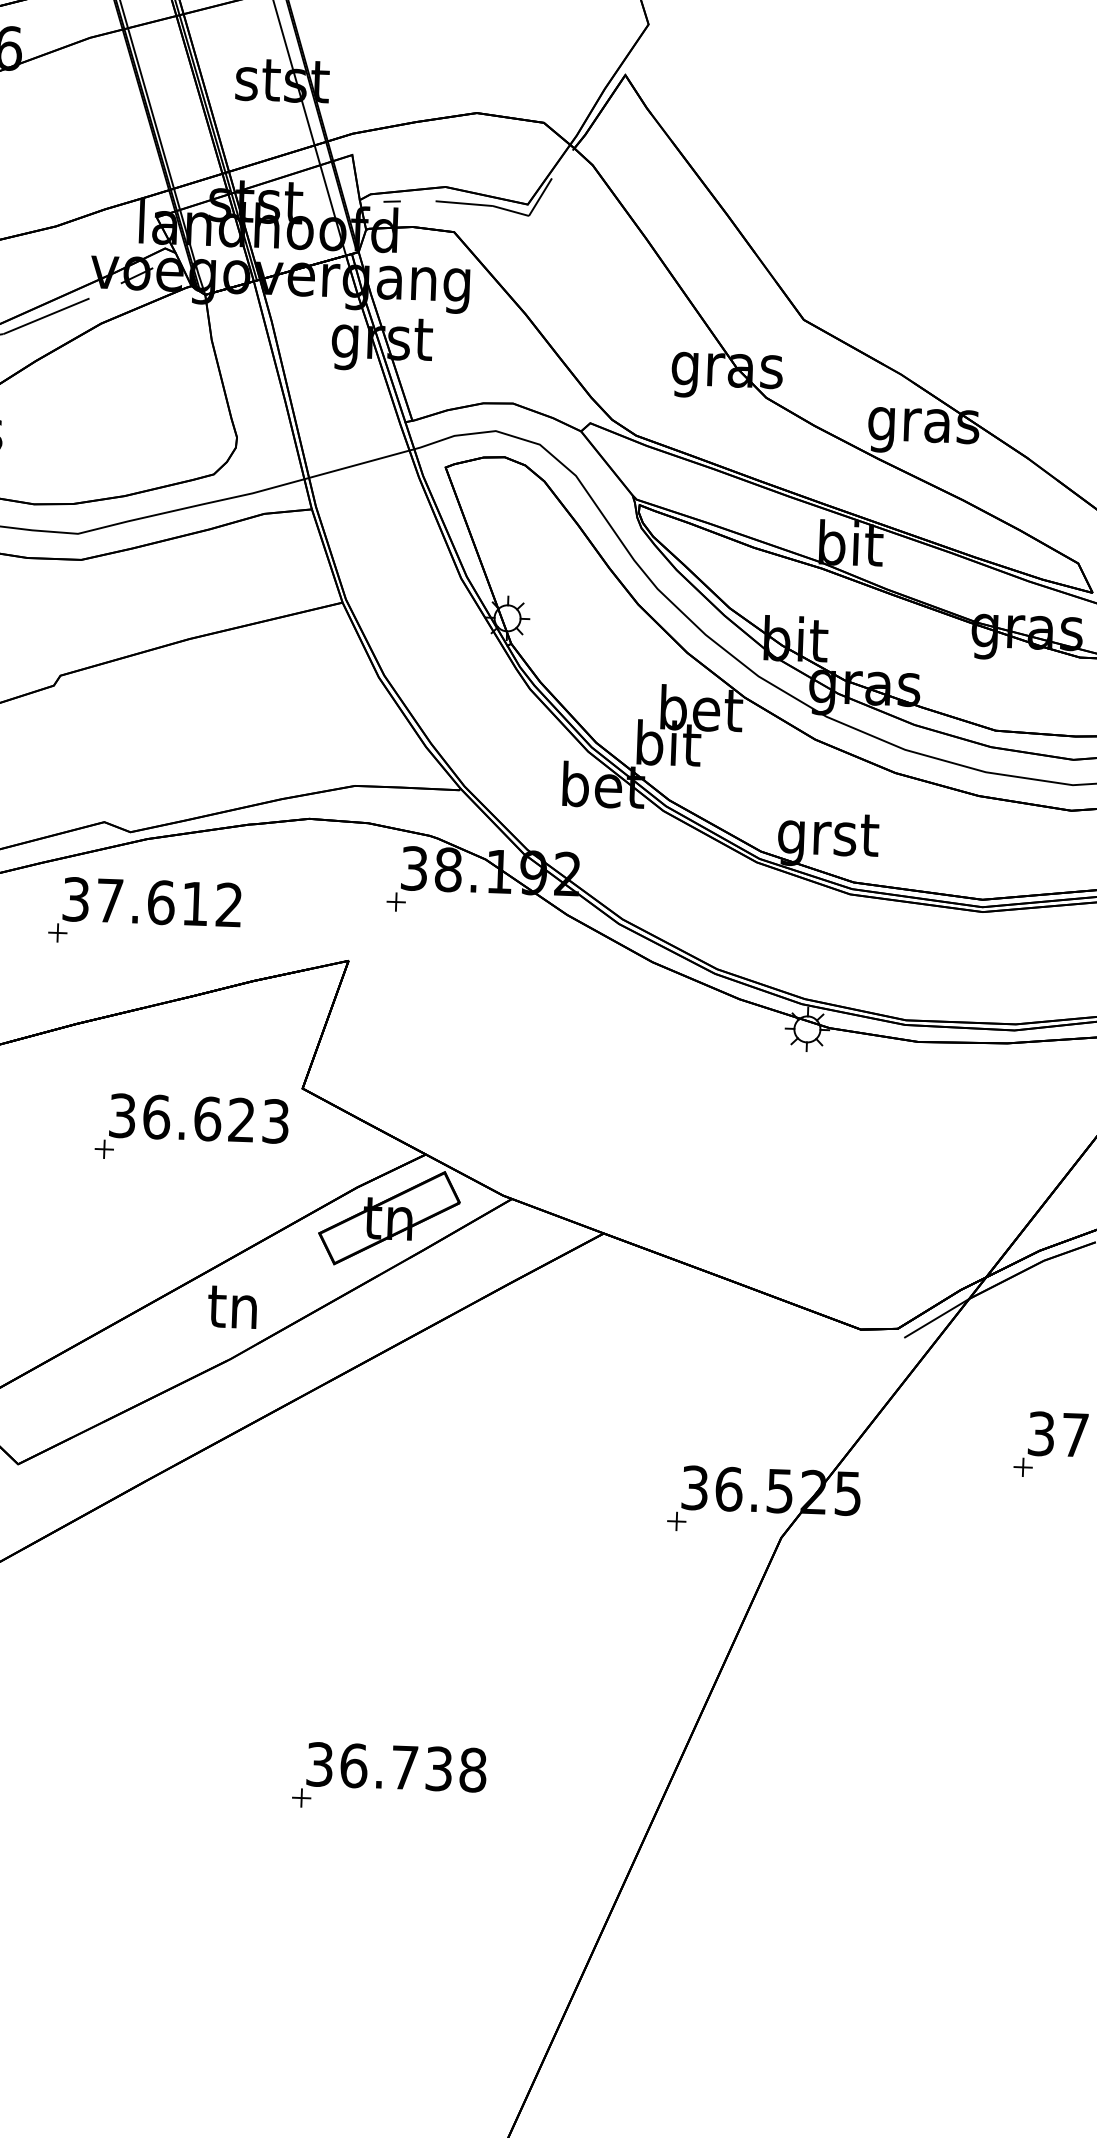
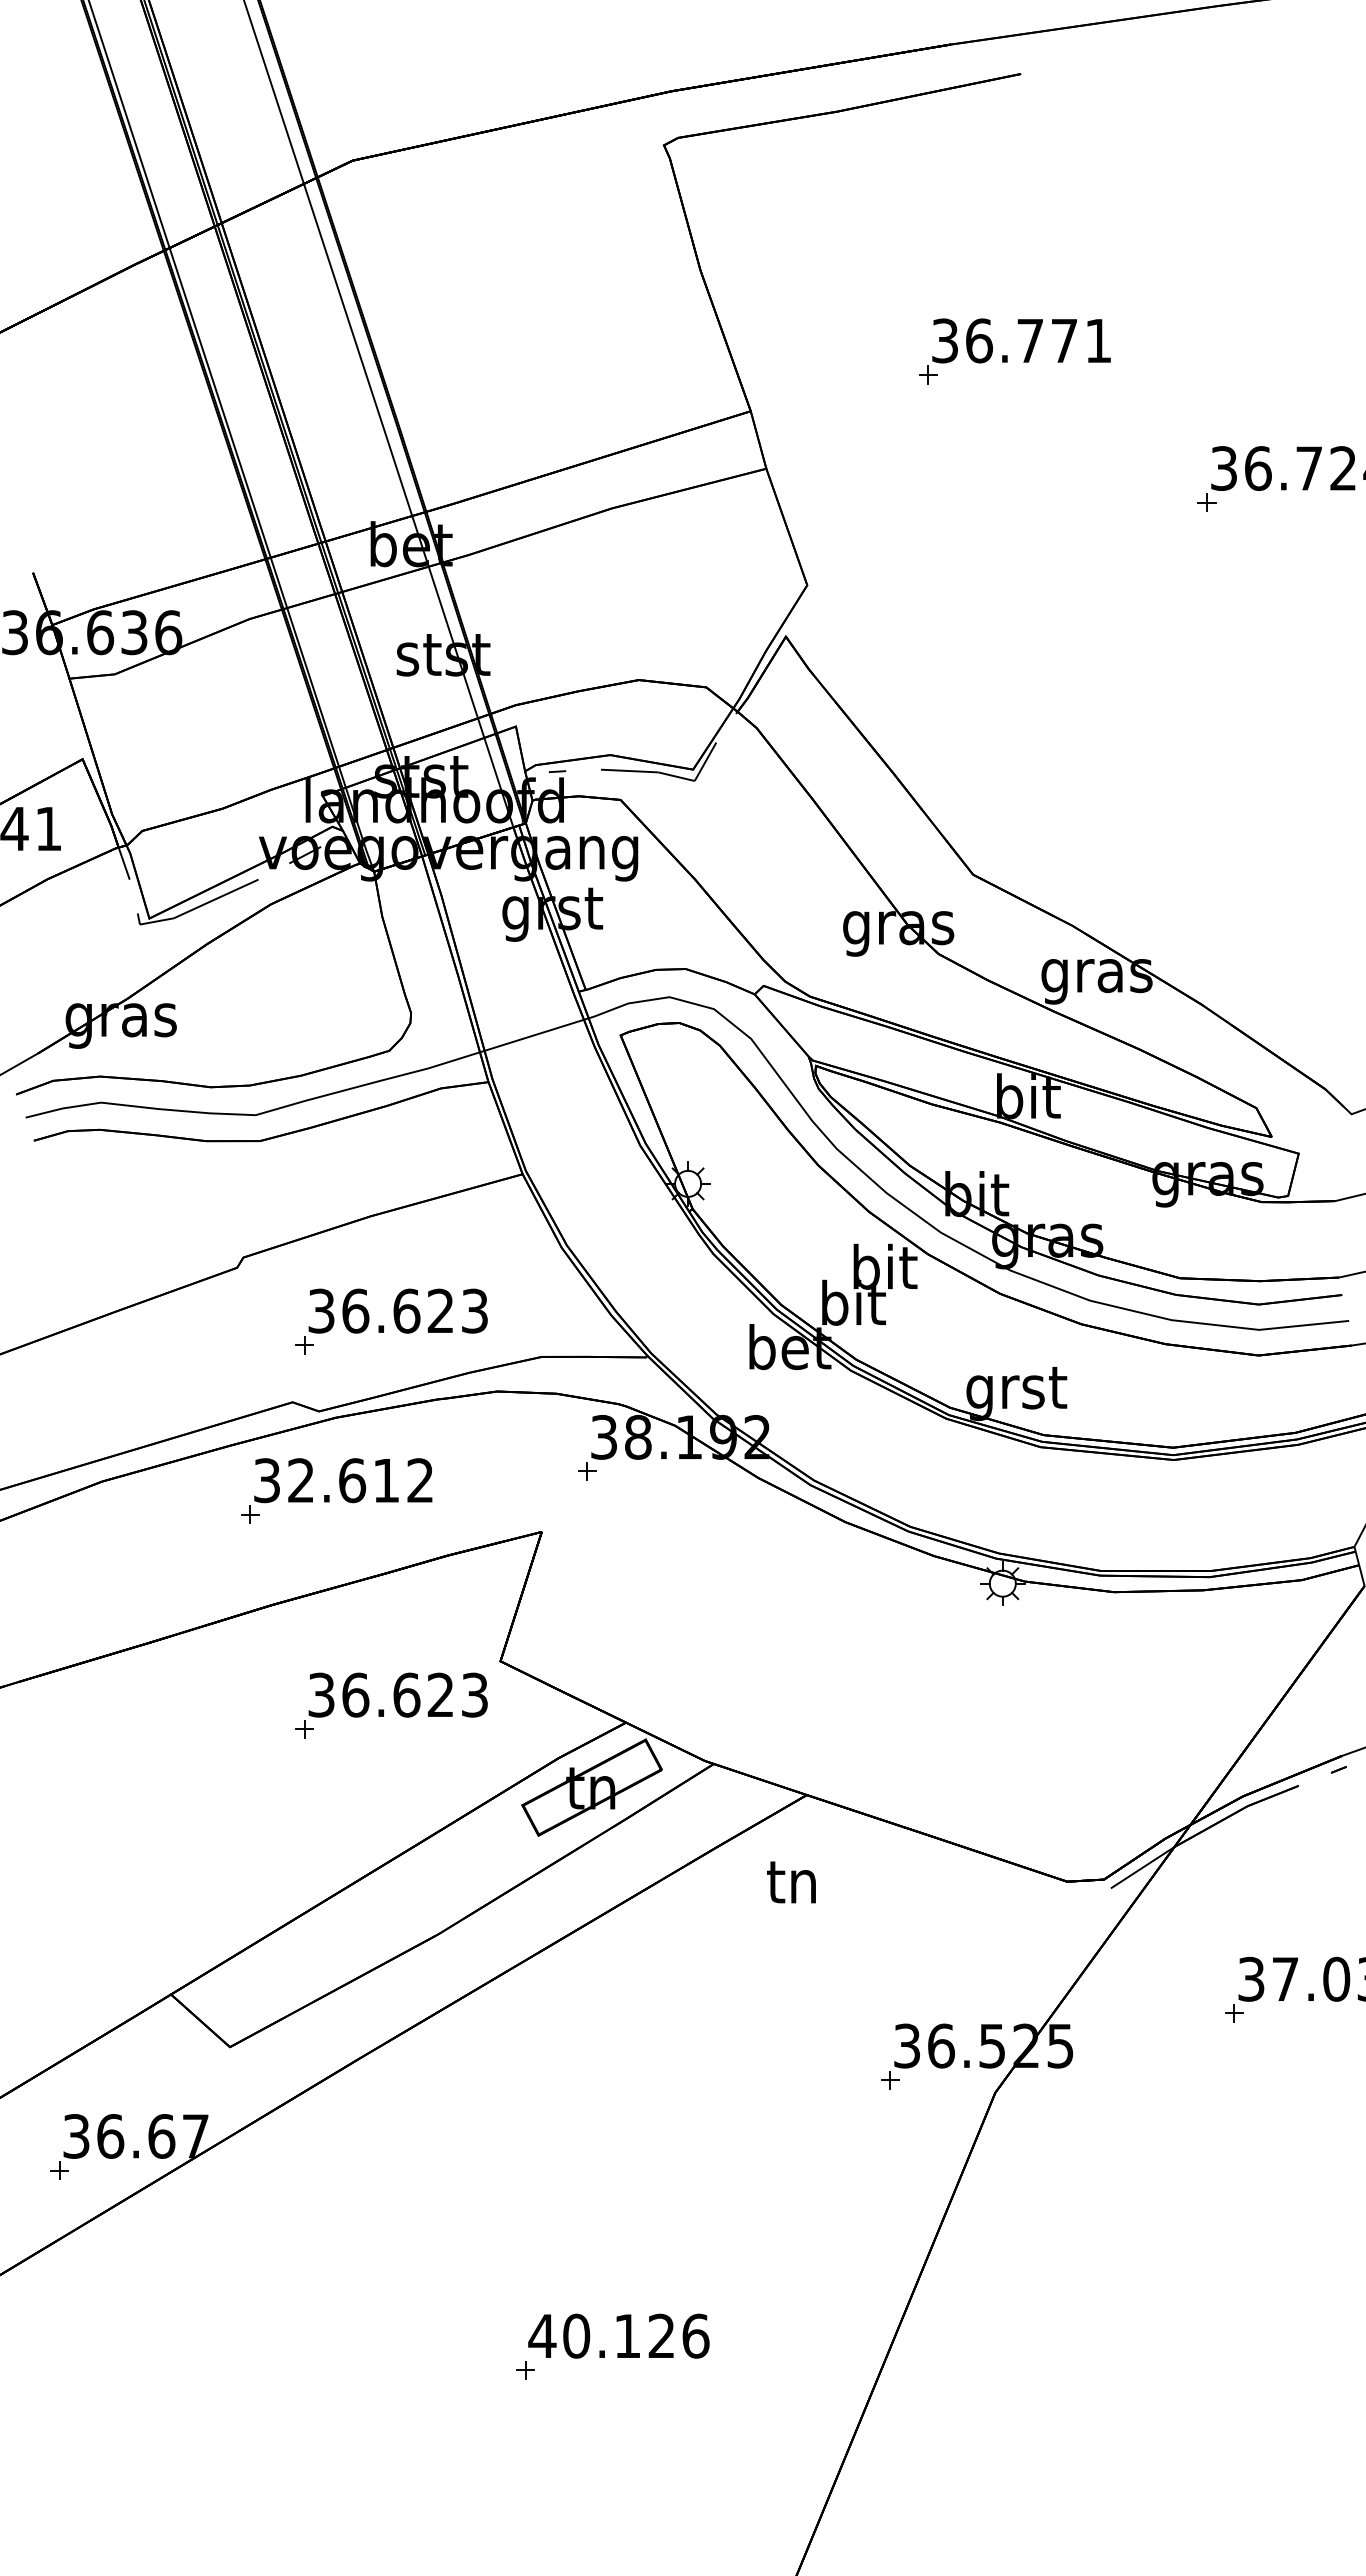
text: (701, 708) -> (885, 1266), bet -> bit
part: (206, 745) -> (391, 1321), added
text: (109, 900) -> (300, 1480), 37.612 -> 32.612
text: (232, 1307) -> (791, 1882), moved
text: (395, 1766) -> (618, 2335), 36.738 -> 40.126

